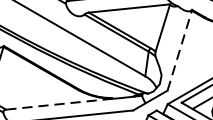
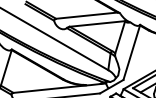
line: (179, 50) -> (131, 52), dashed -> solid
line: (58, 104) -> (49, 89), dashed -> solid

